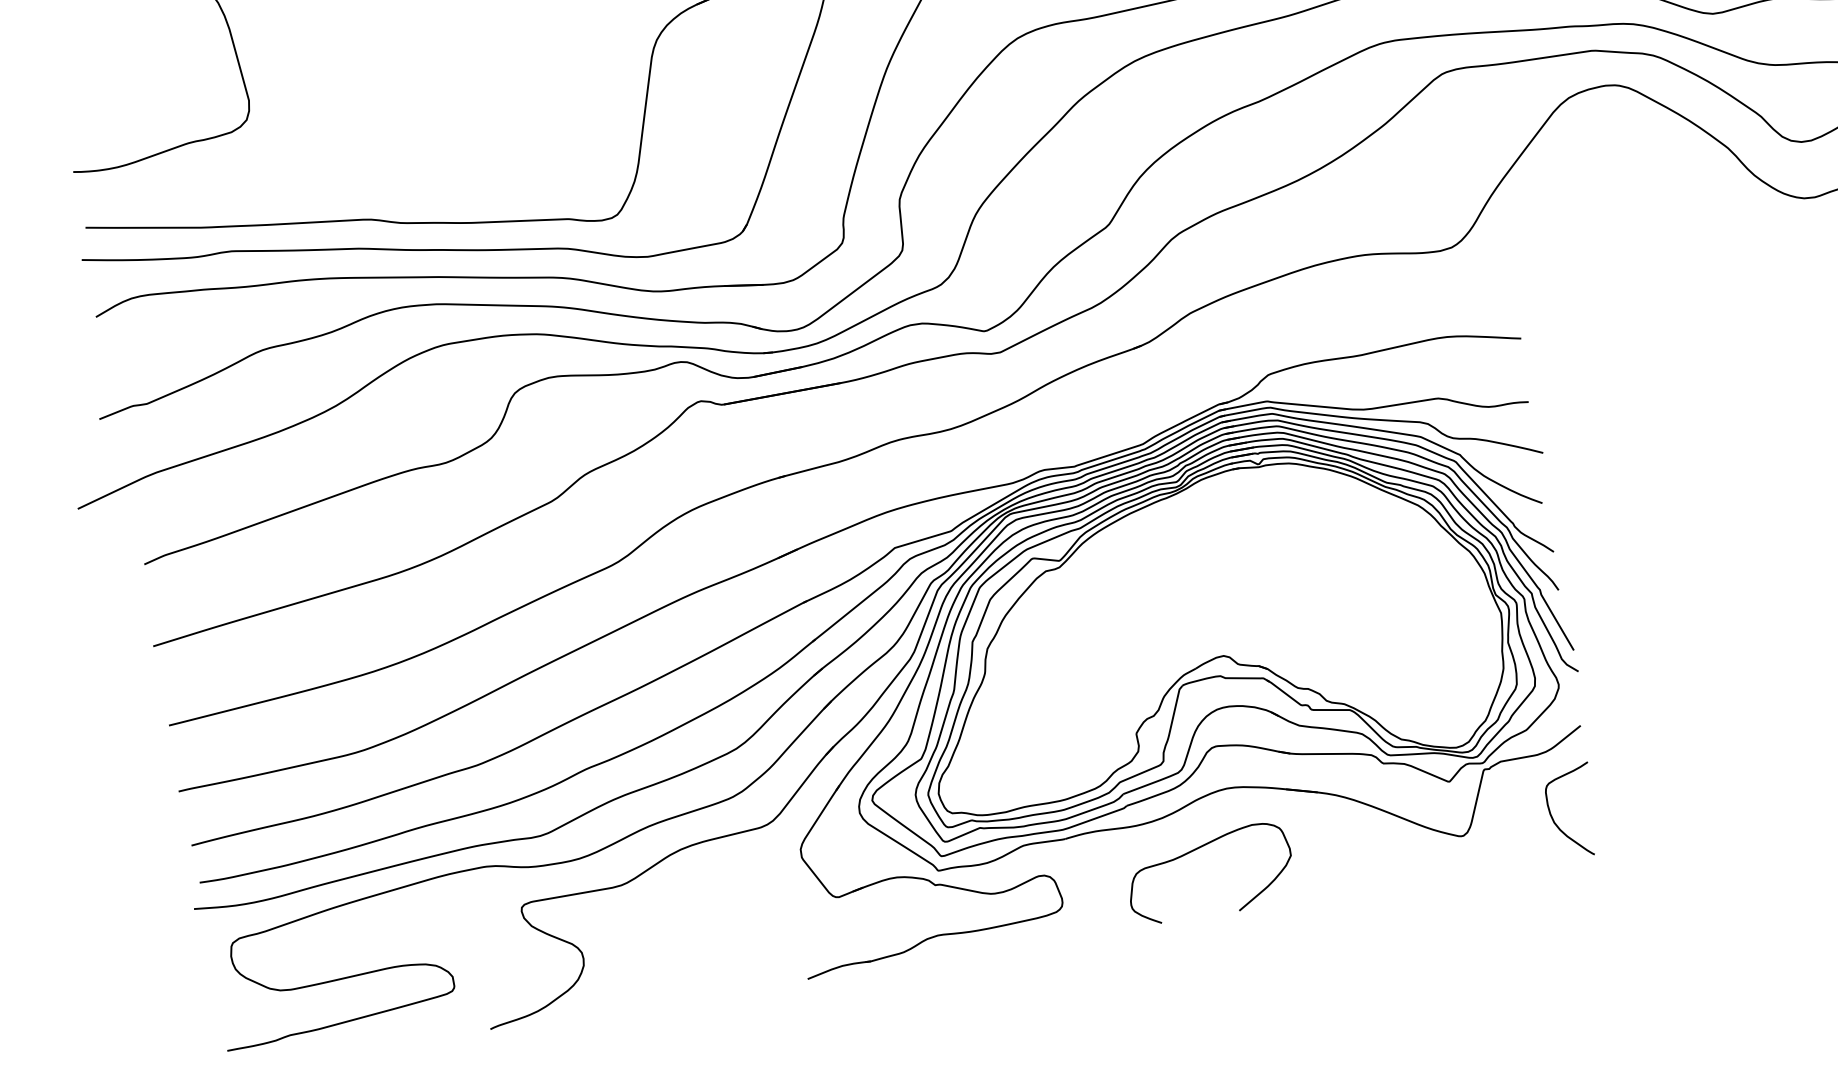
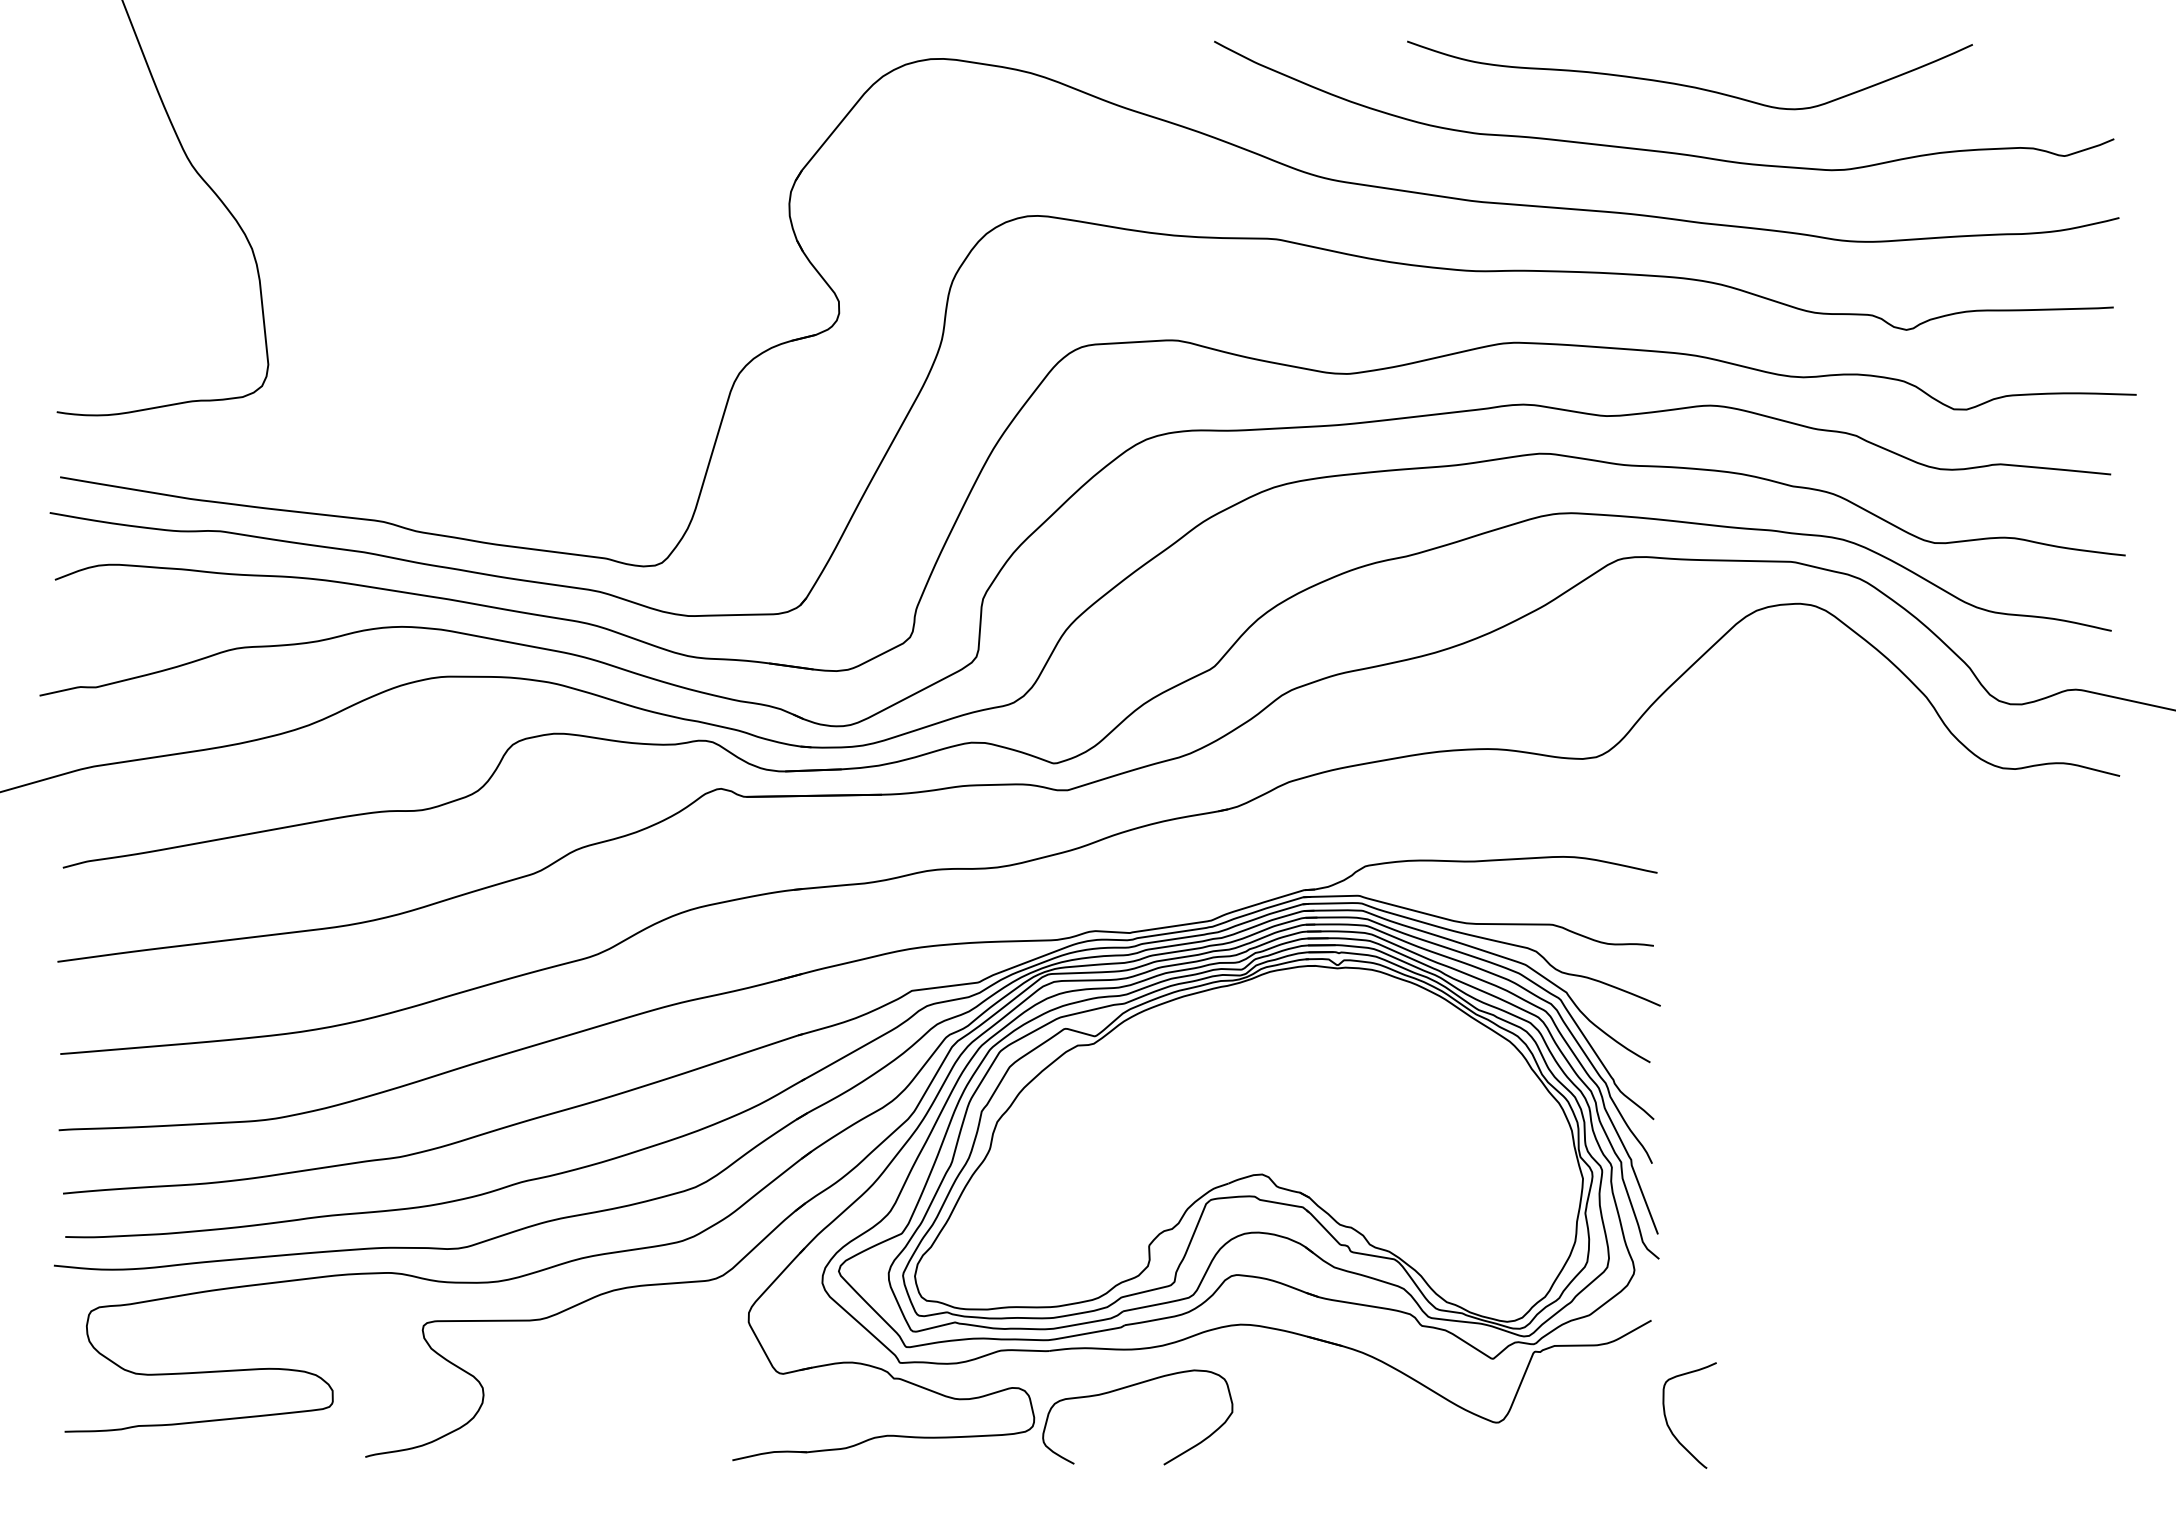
curve: (1553, 818) -> (1667, 1420), moved
curve: (1196, 850) -> (1126, 1388), moved

